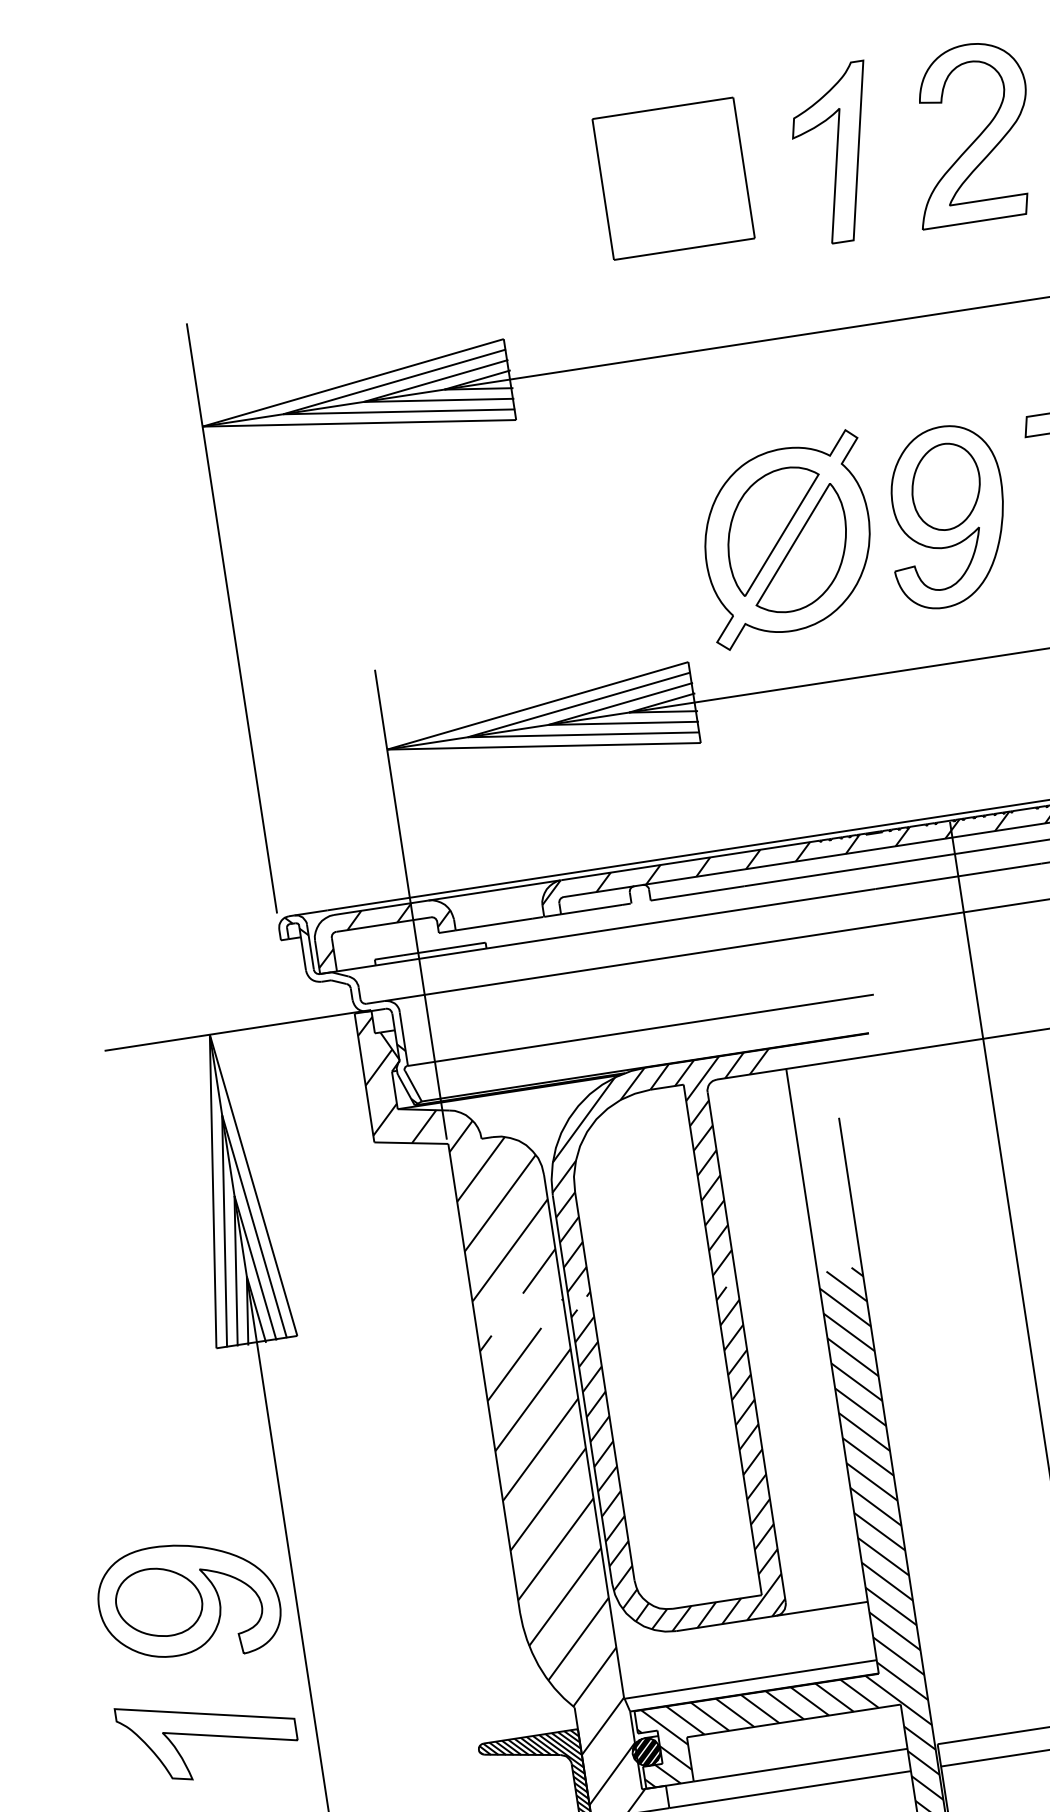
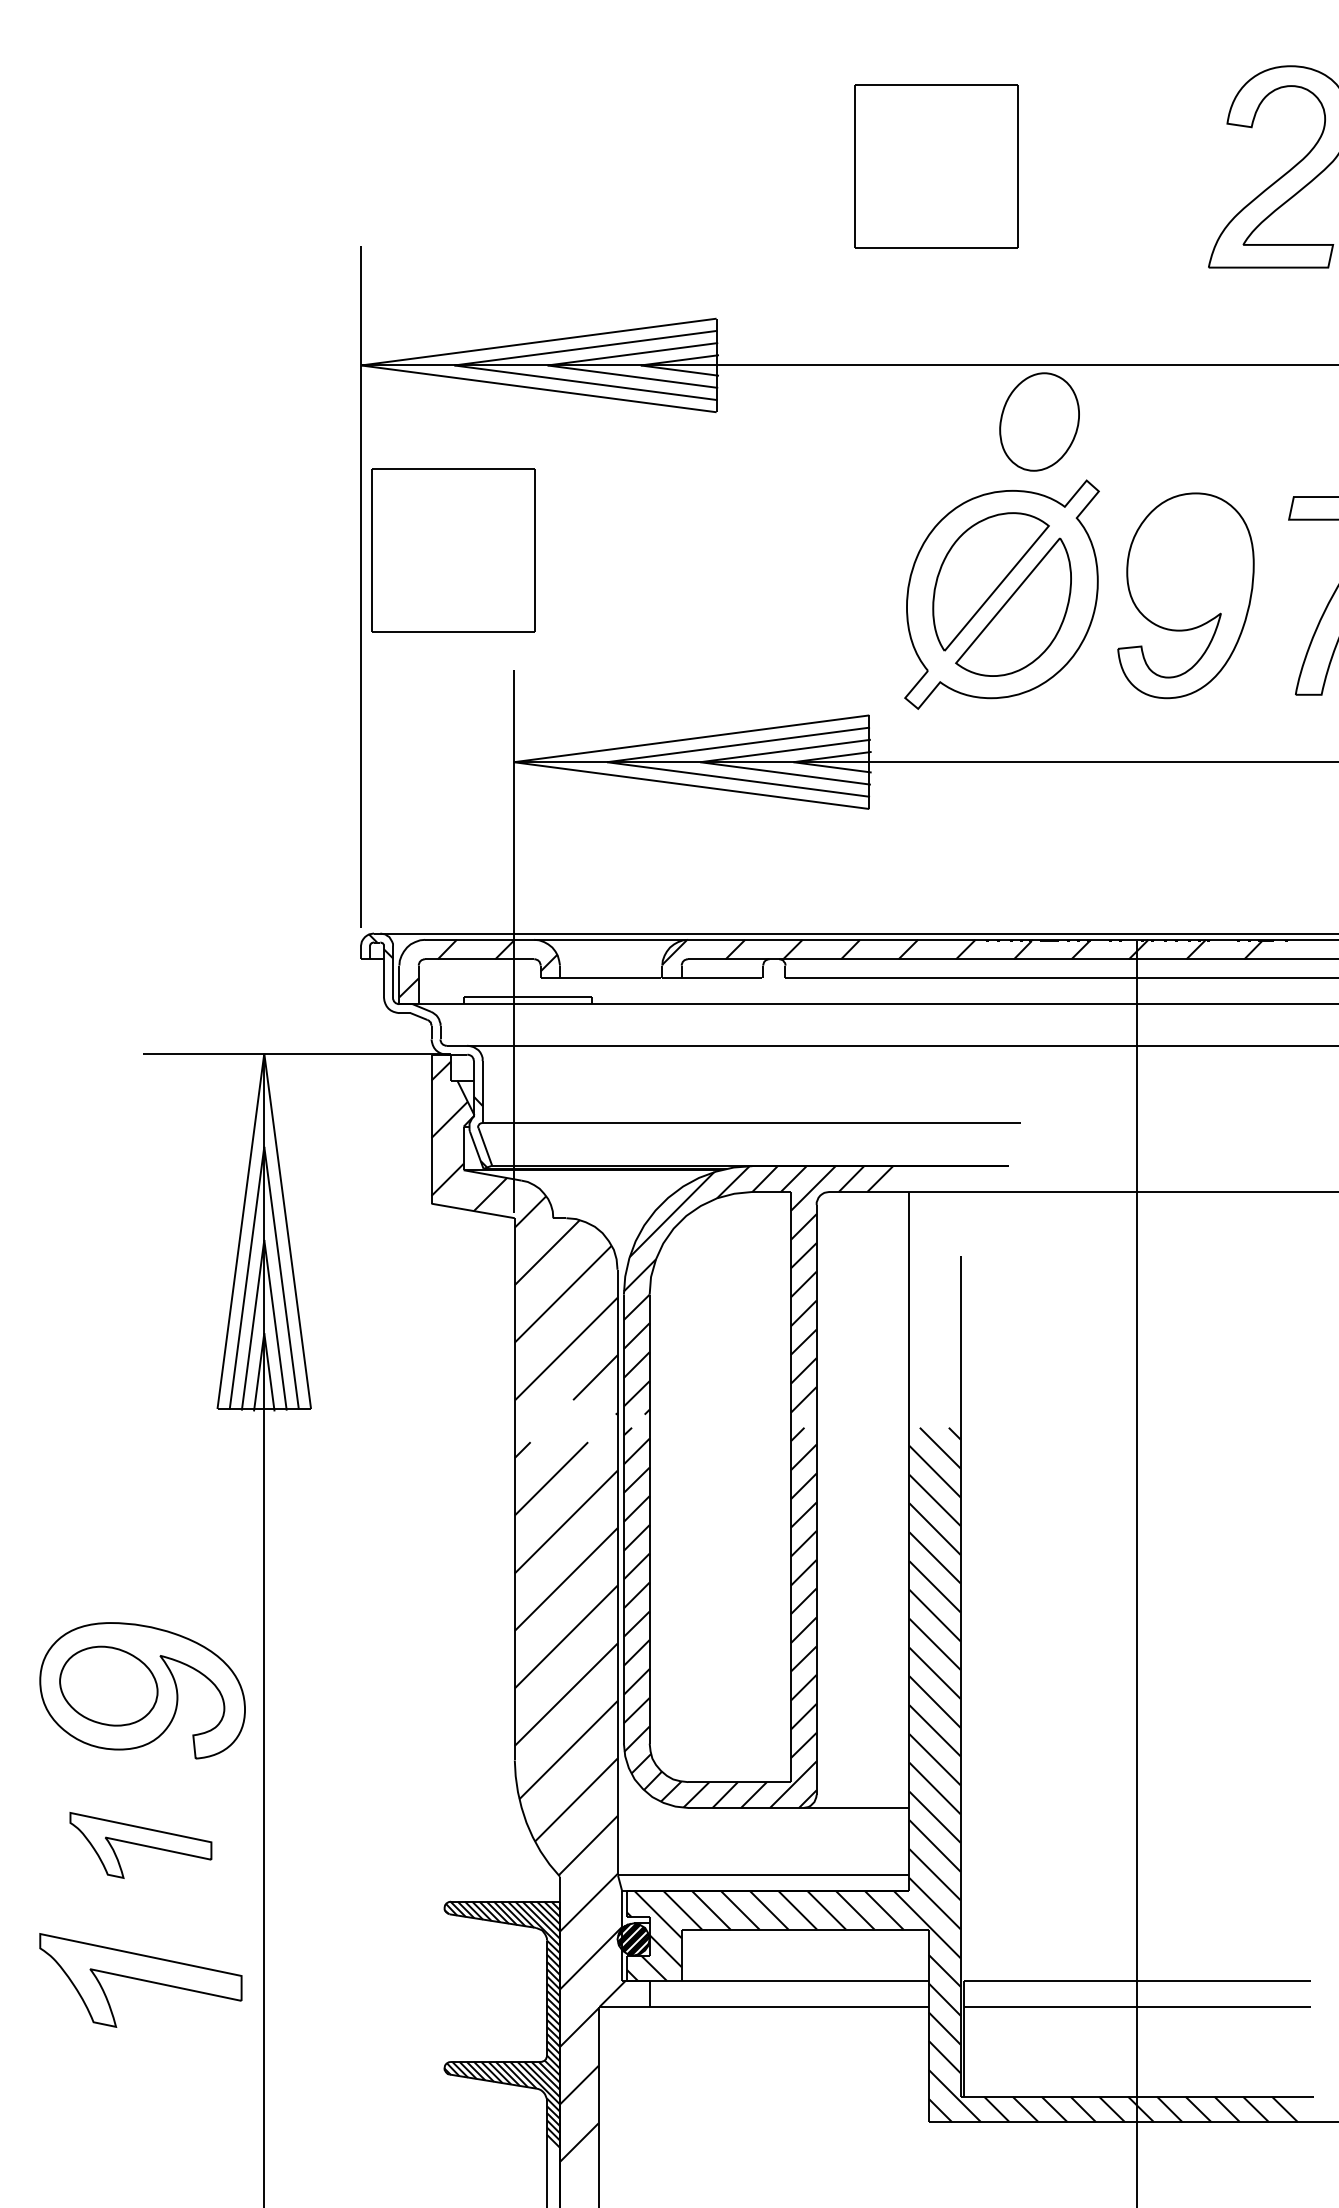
part: (836, 153) -> (1124, 166), removed
part: (945, 486) -> (1039, 421), moved
part: (306, 574) -> (453, 550), added
part: (207, 1736) -> (140, 1845), size x0.7

